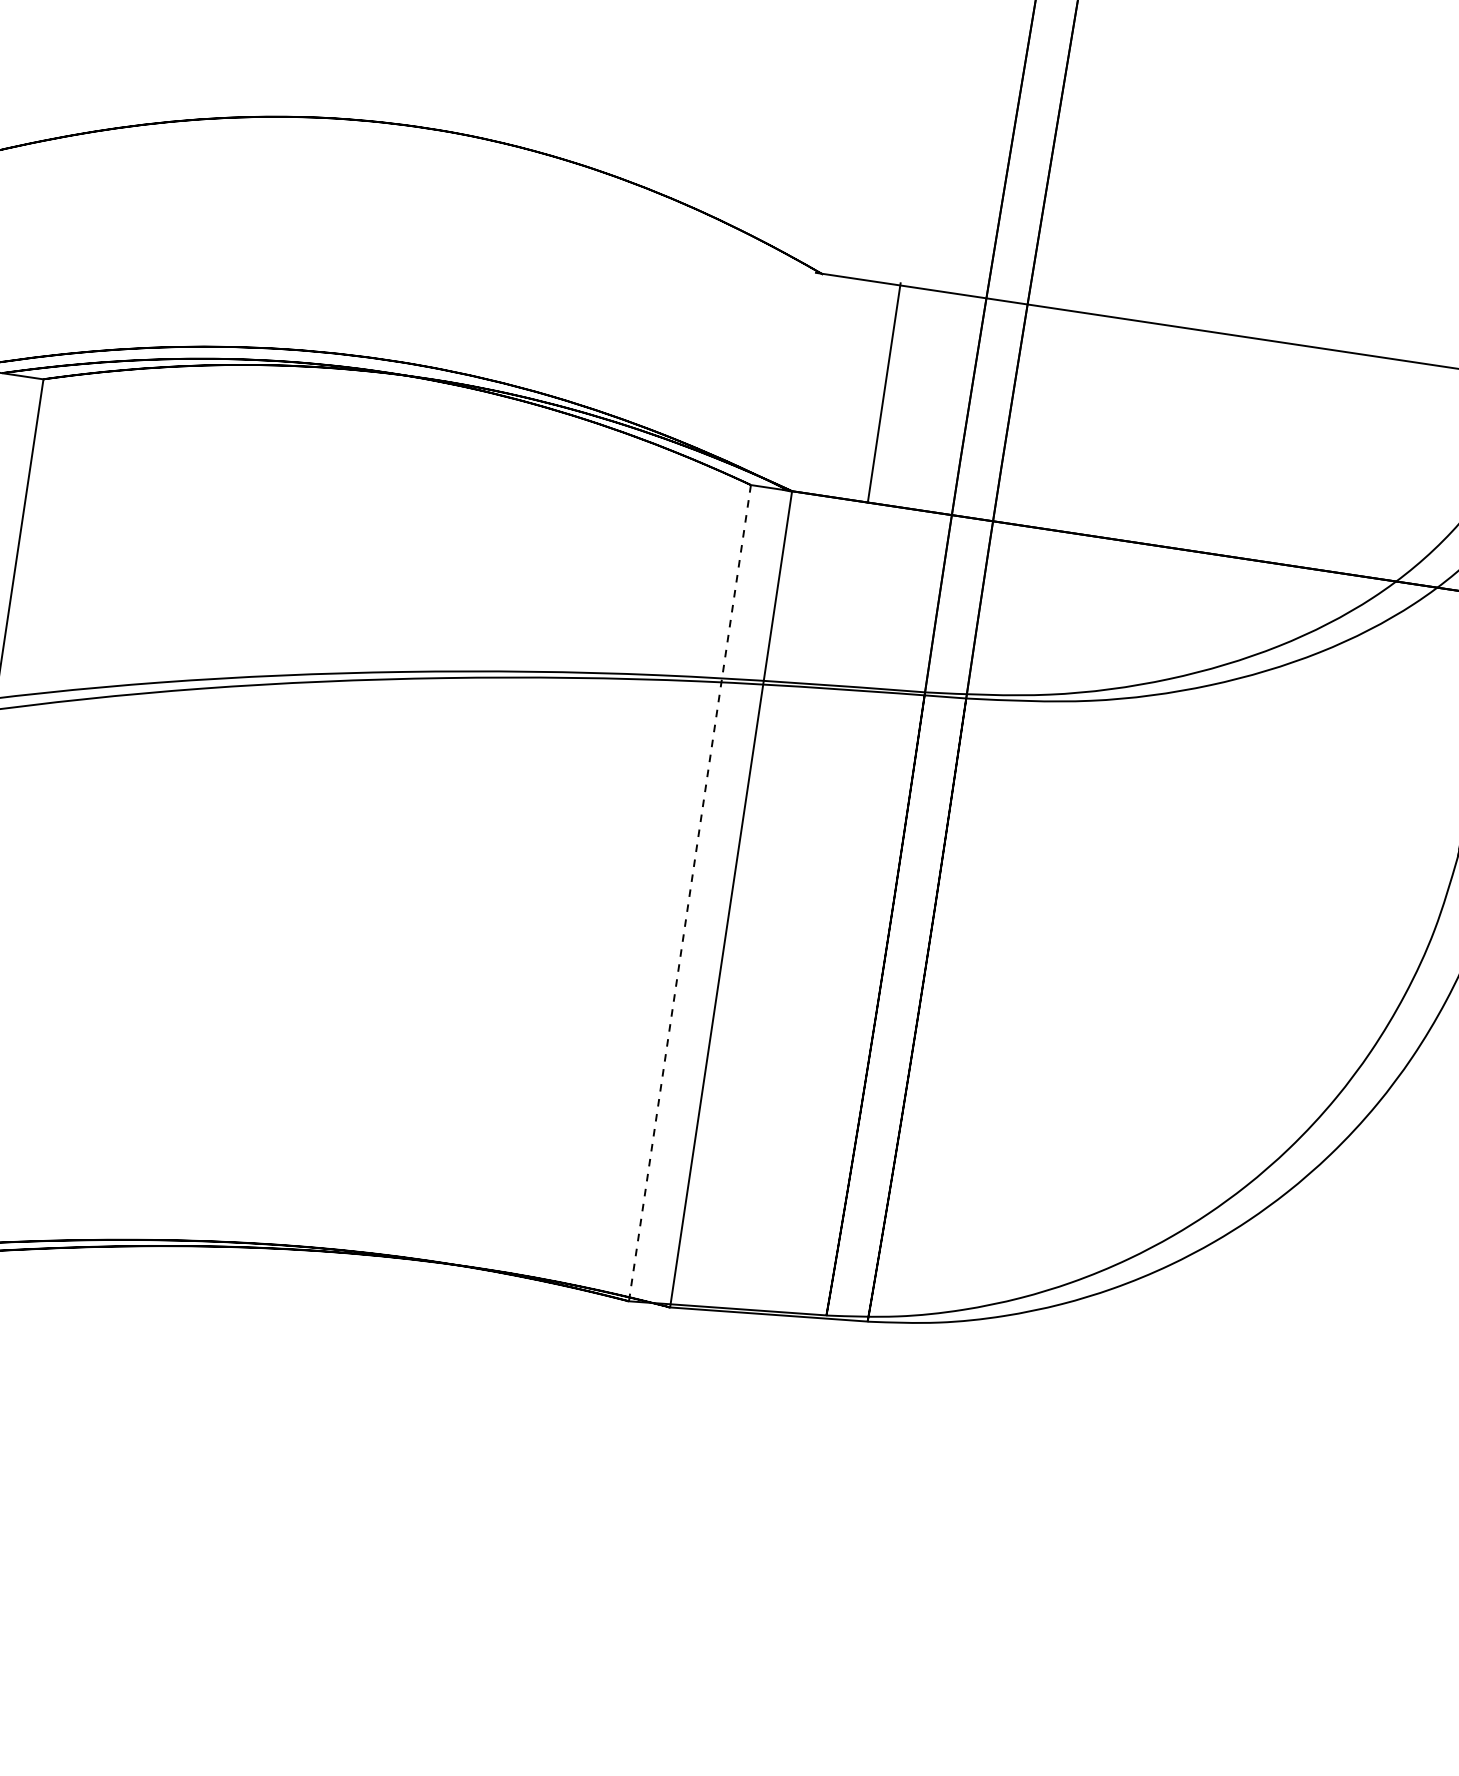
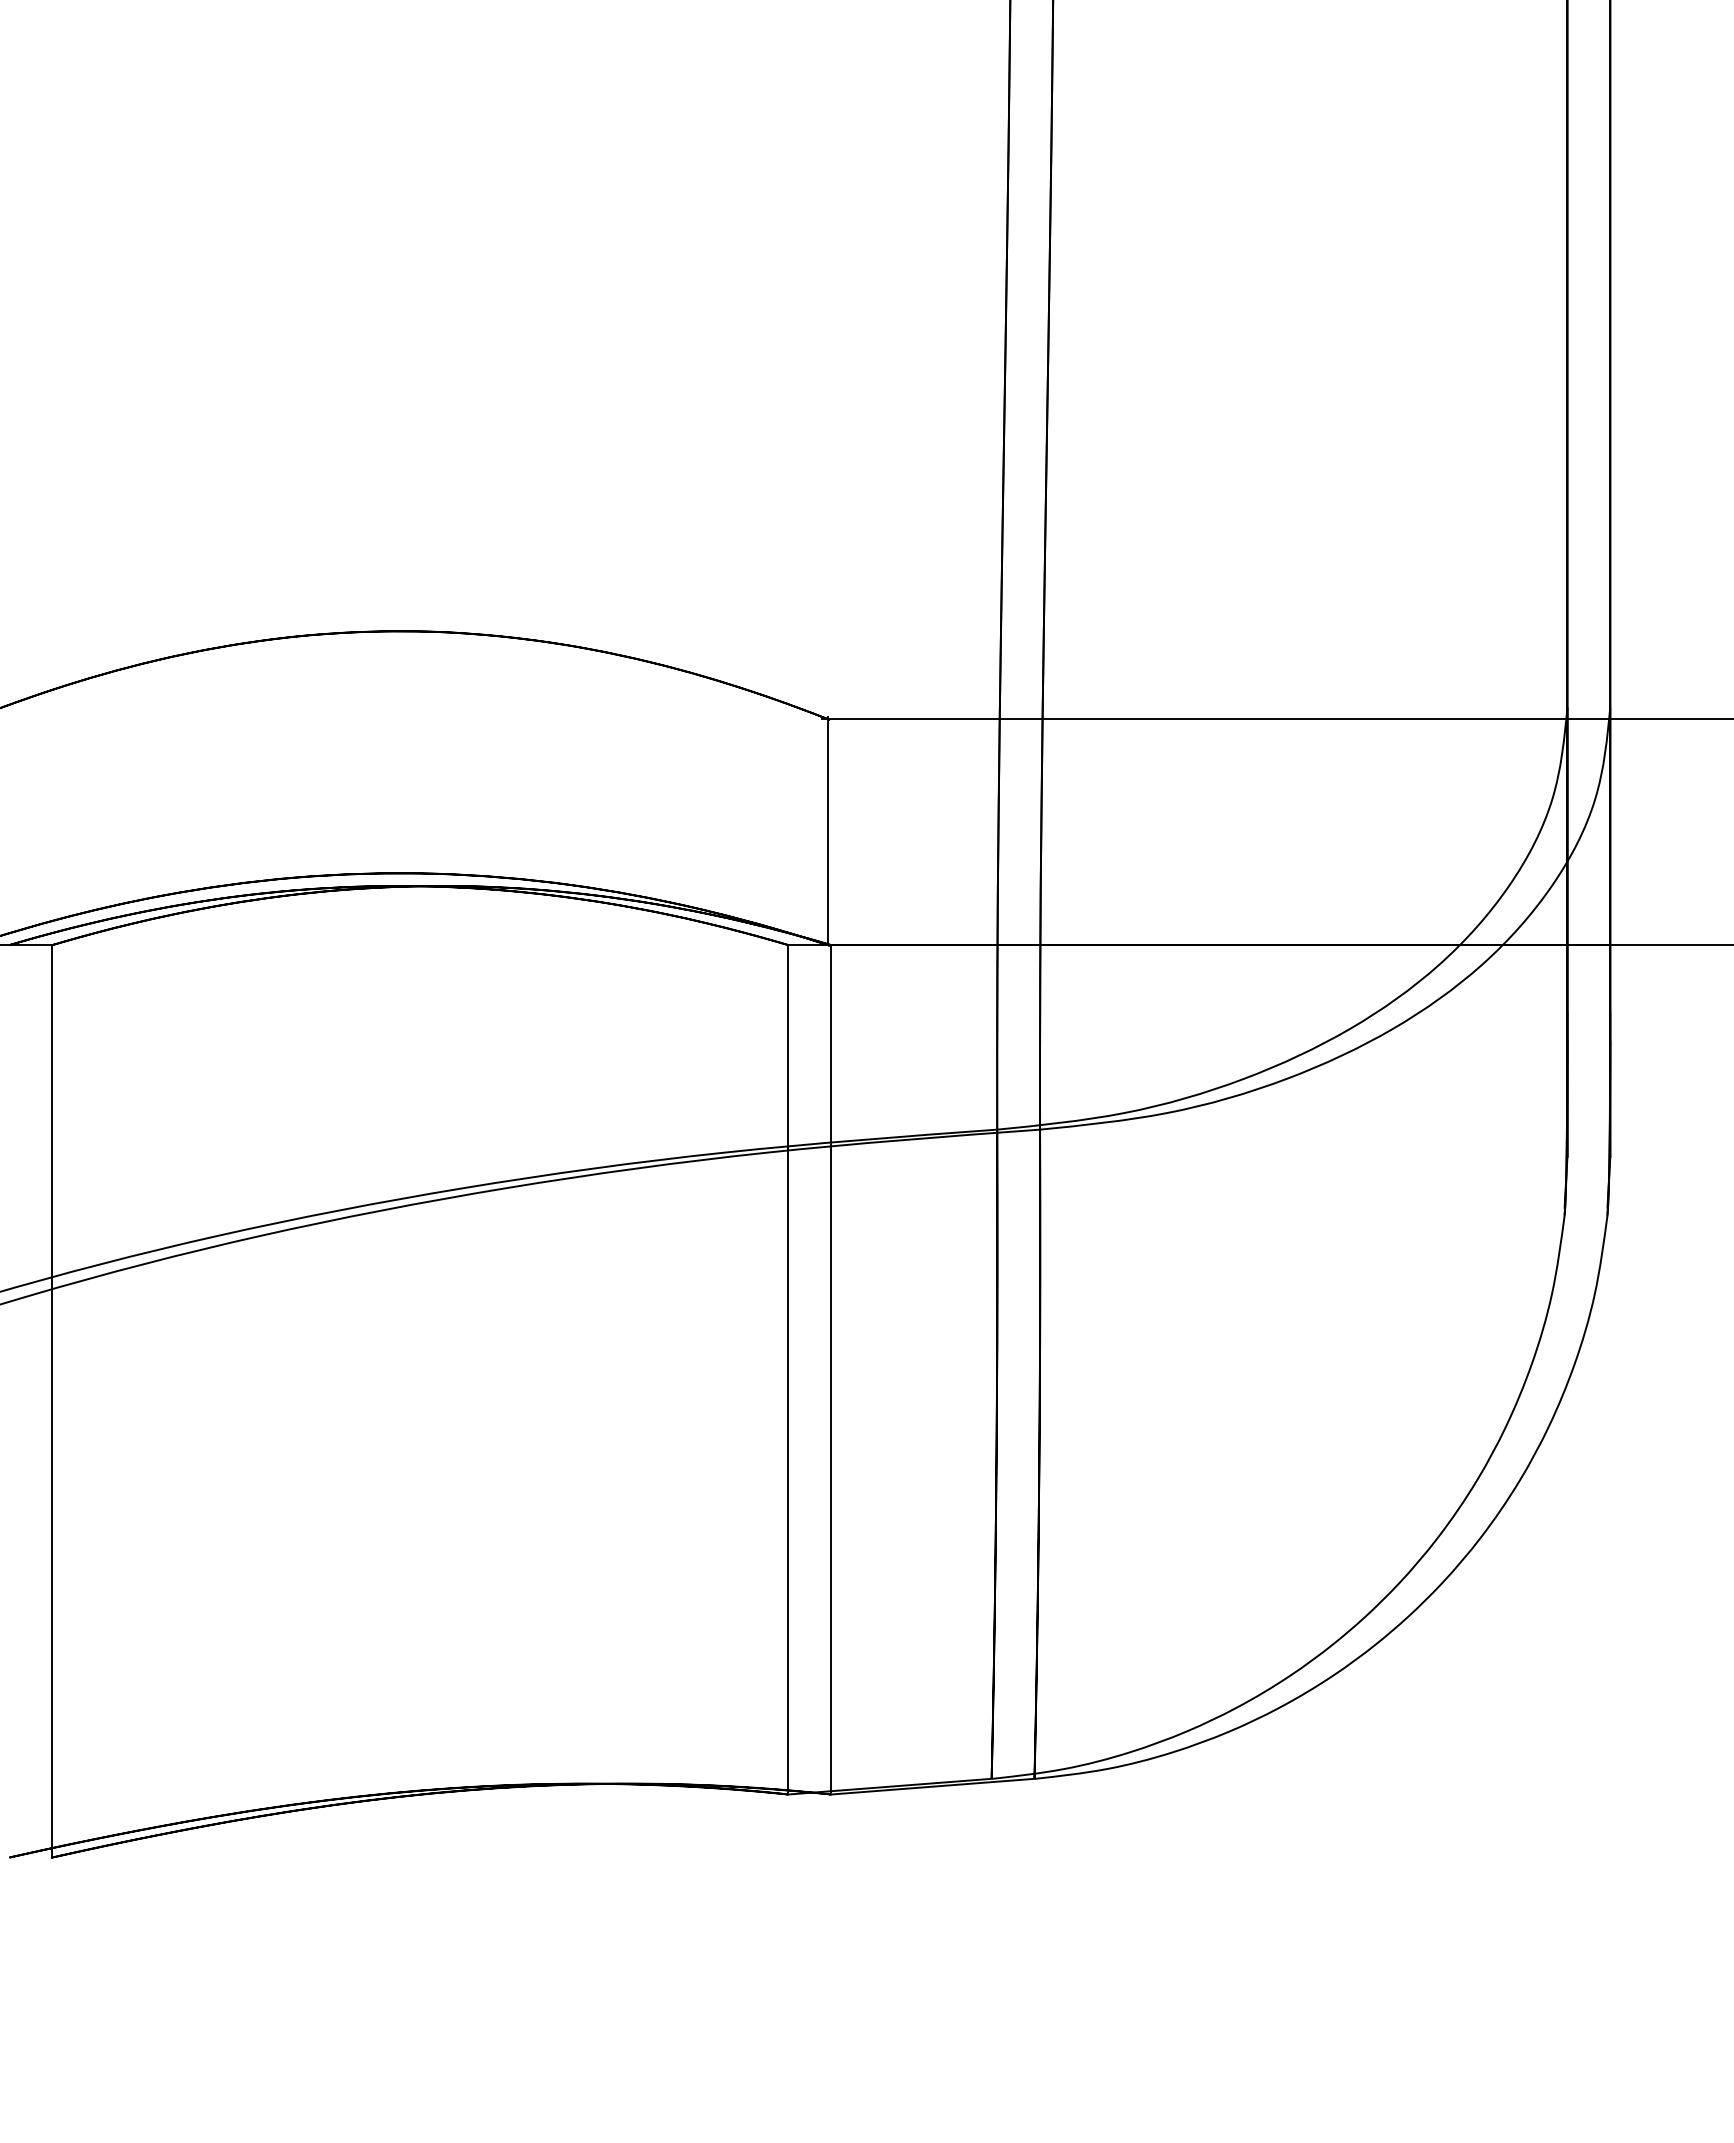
line: (884, 393) -> (828, 831), moved
line: (690, 892) -> (788, 1369), dashed -> solid

